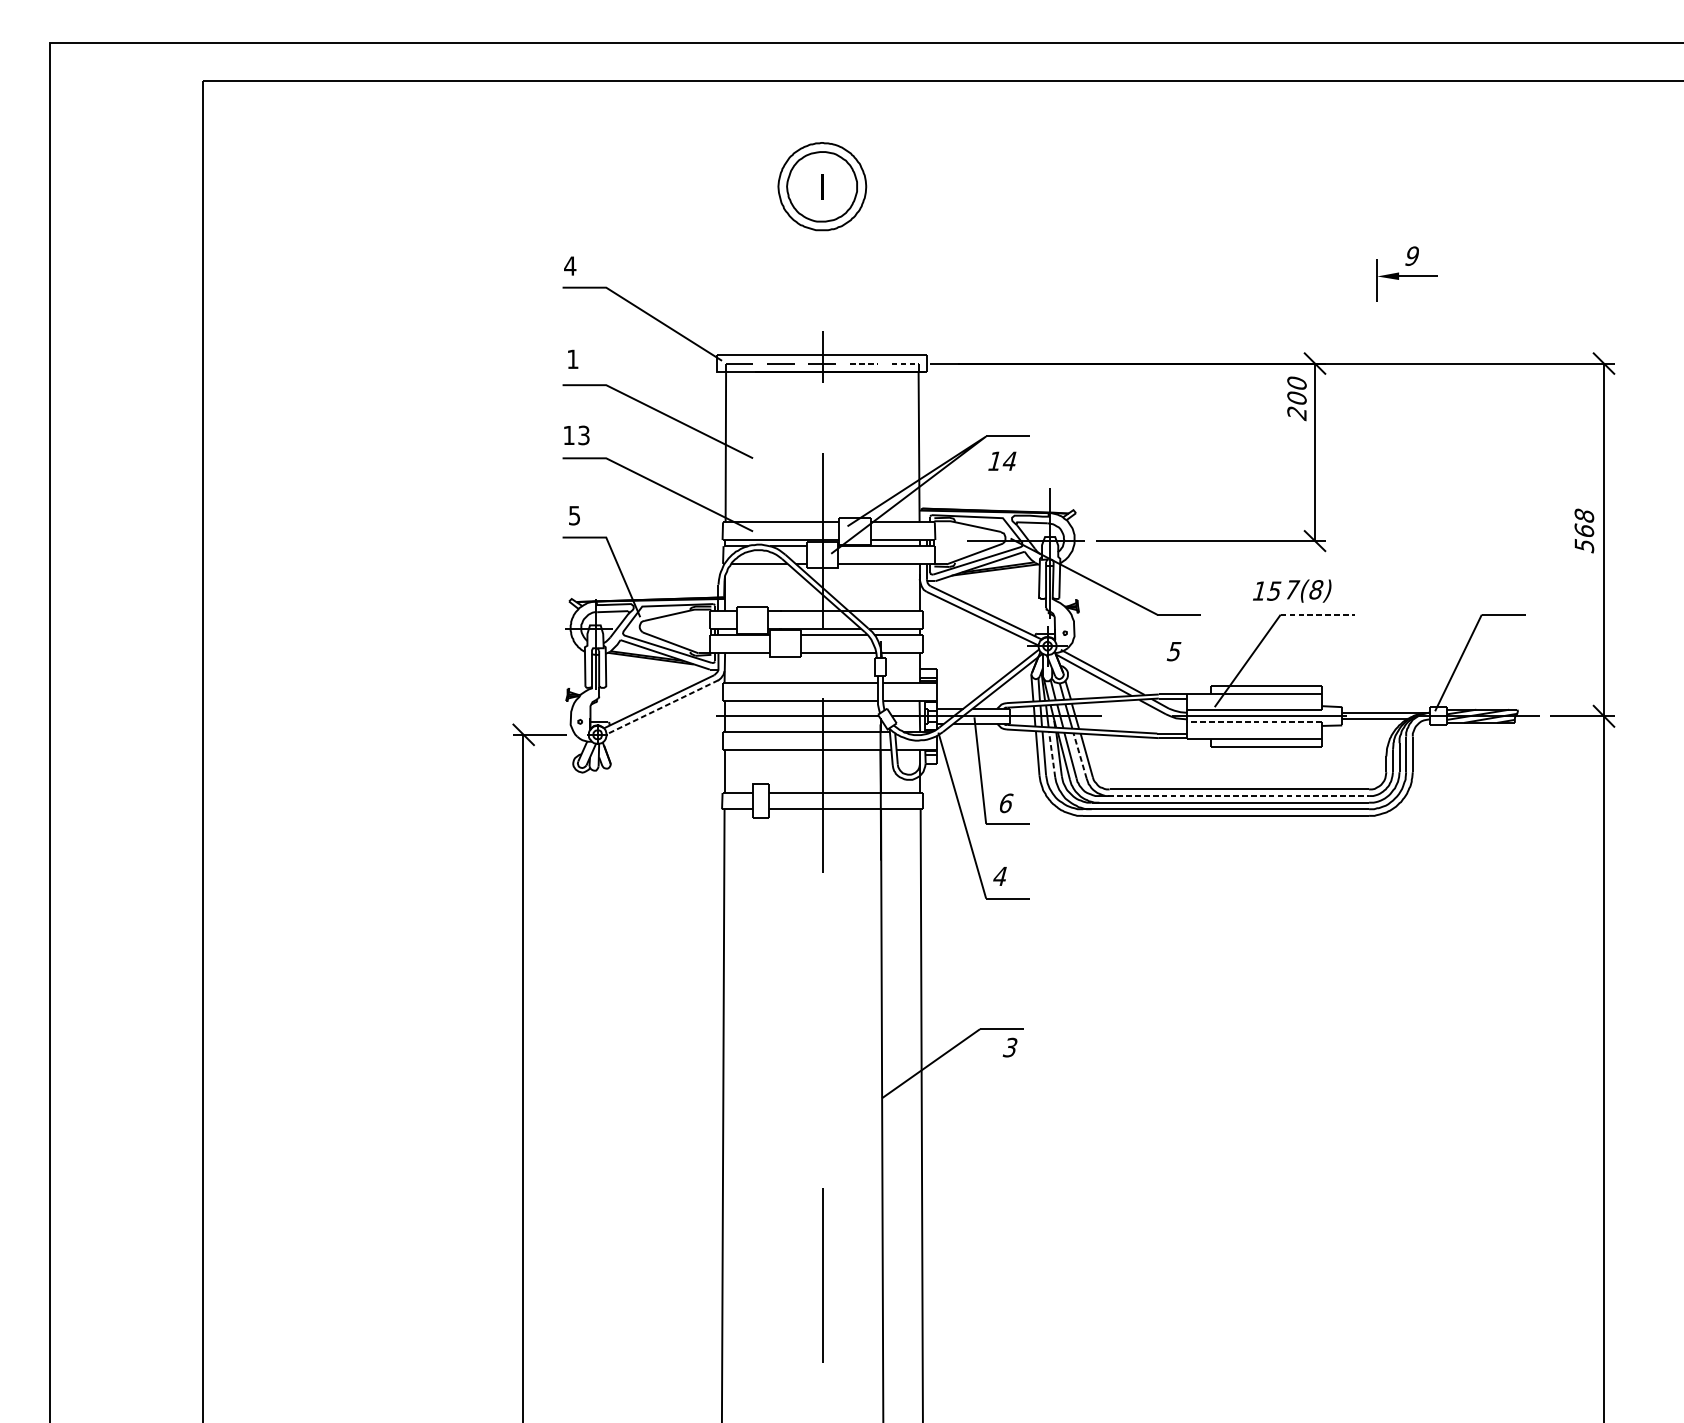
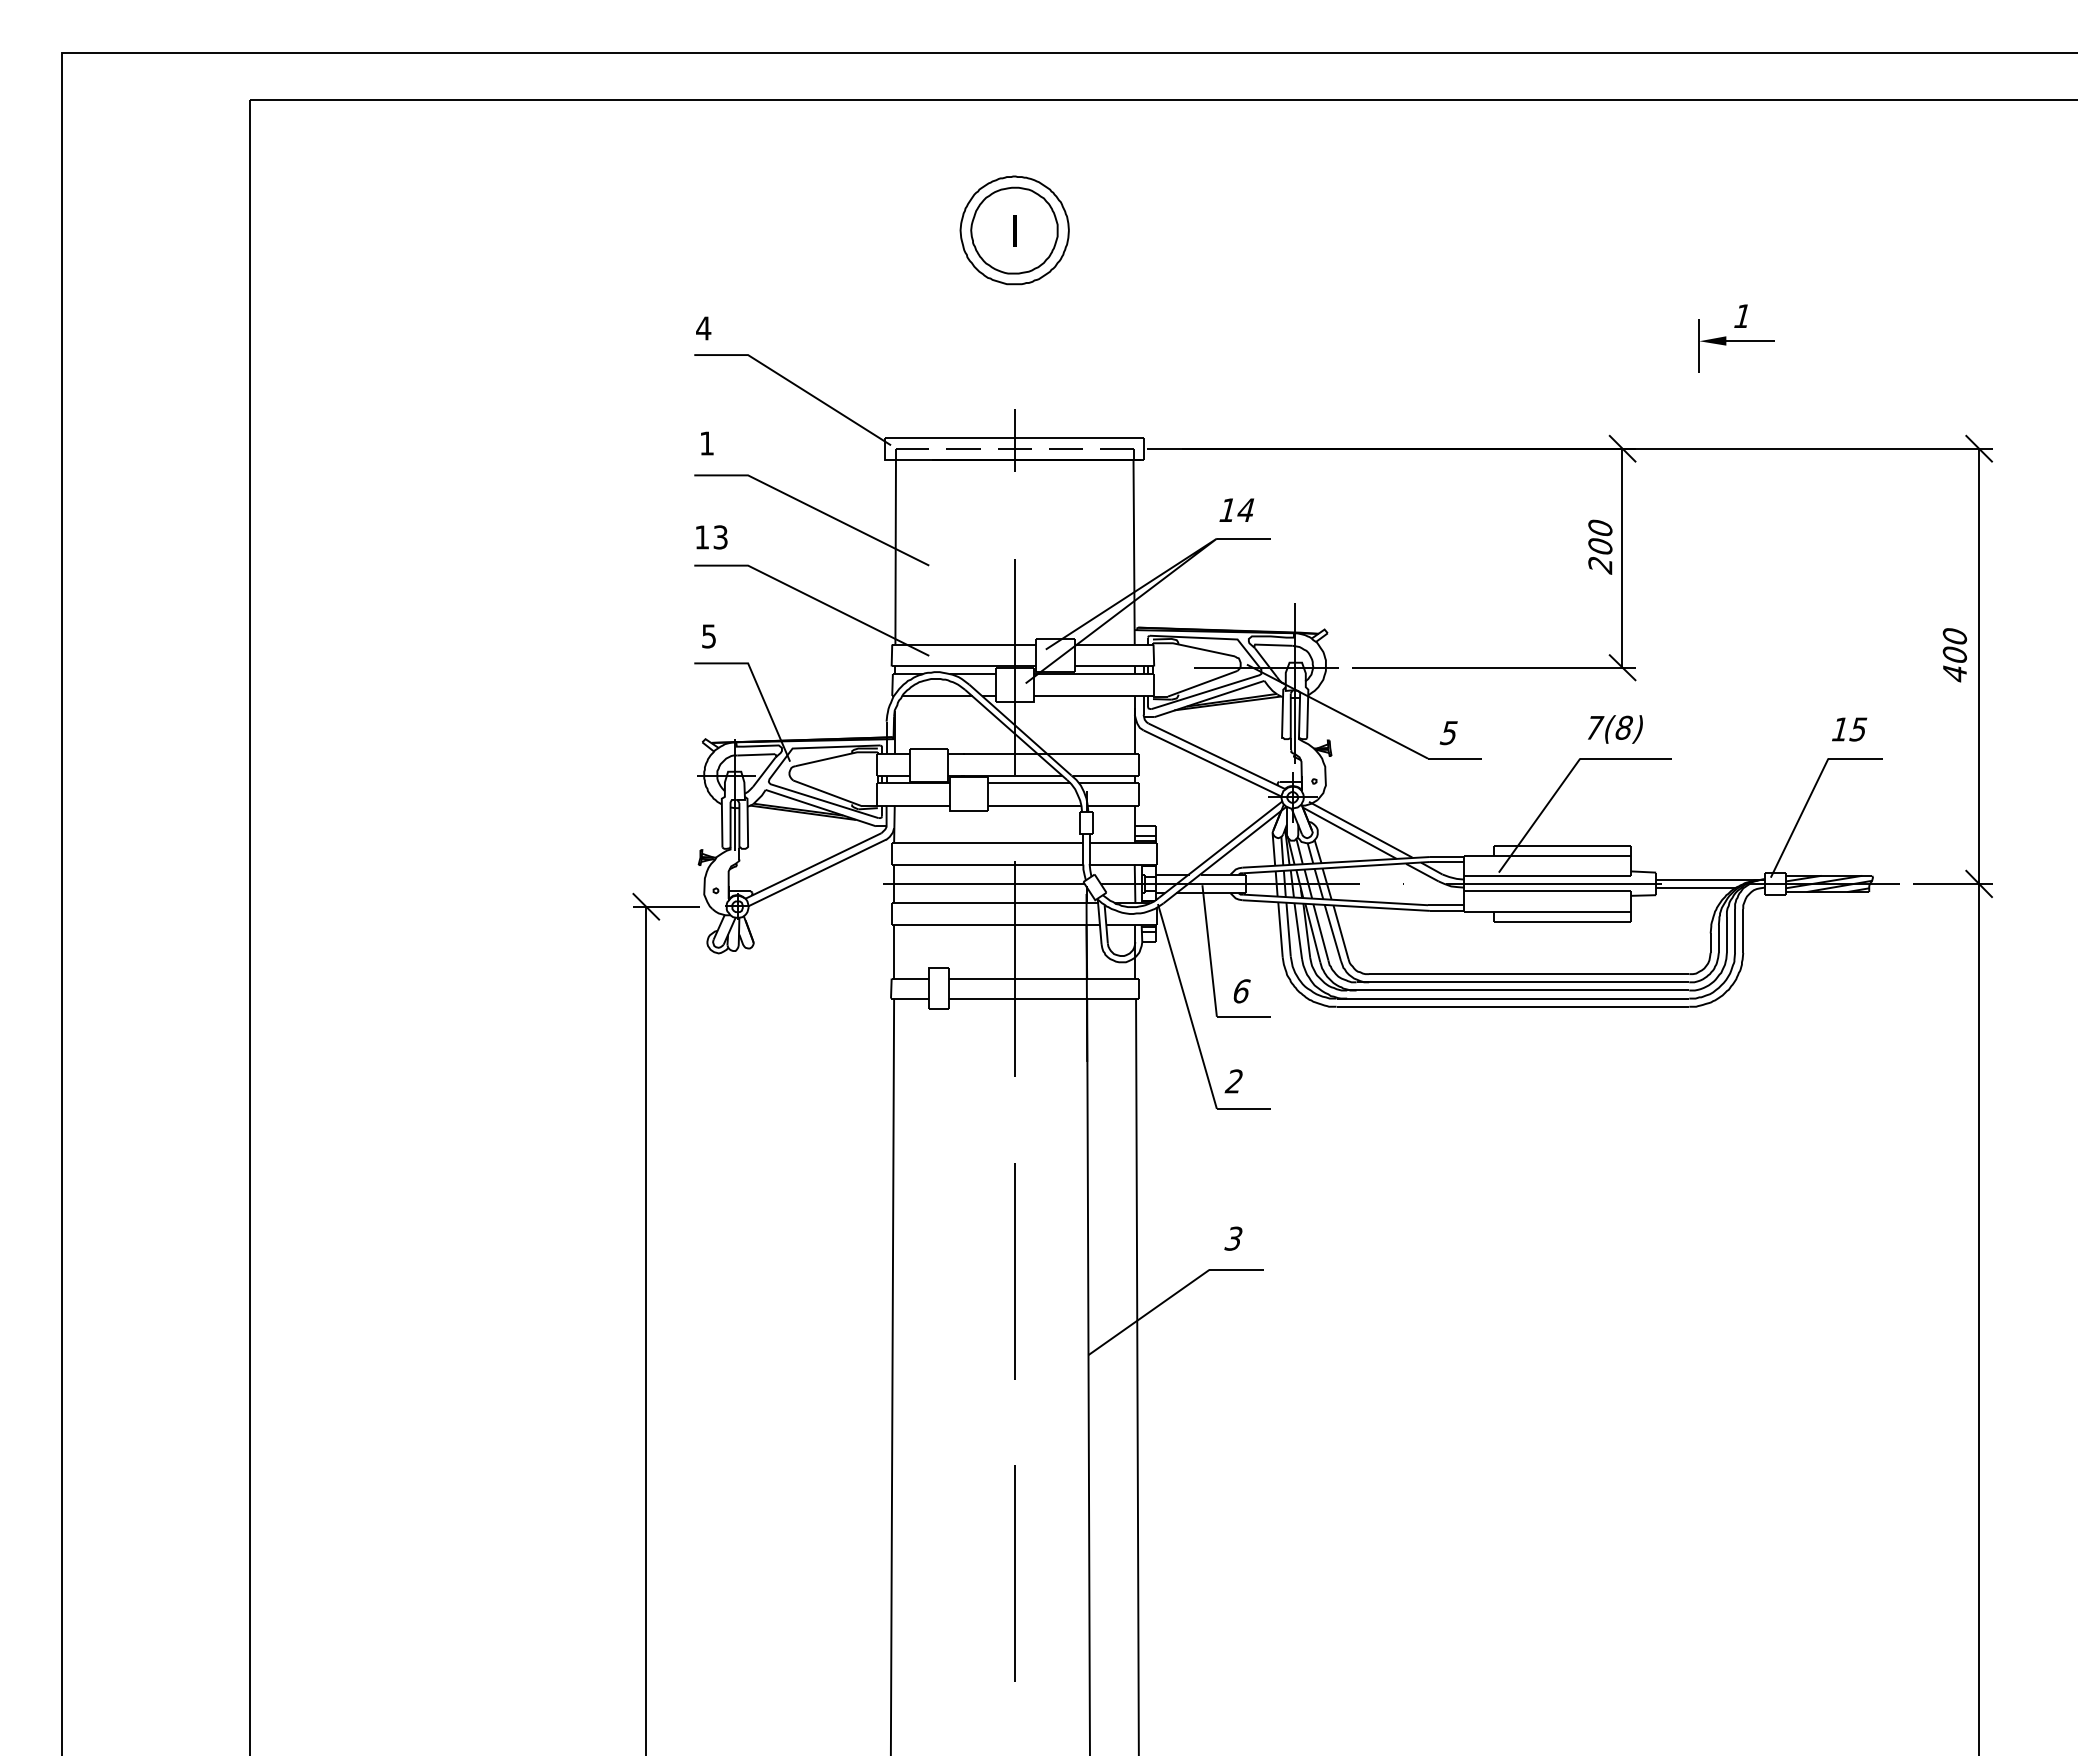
text: (1412, 256) -> (1742, 316), 9 -> 1
line: (864, 364) -> (1066, 449), dashed -> solid
line: (904, 364) -> (1116, 449), dashed -> solid
text: (1297, 398) -> (1600, 546), moved
text: (1002, 460) -> (1236, 509), moved
text: (1584, 530) -> (1954, 654), 568 -> 400
text: (1267, 591) -> (1849, 729), moved
line: (1318, 614) -> (1626, 758), dashed -> solid
text: (1173, 651) -> (1448, 733), moved
line: (662, 707) -> (817, 872), dashed -> solid
line: (1254, 722) -> (1547, 891), dashed -> solid
line: (1052, 754) -> (1298, 930), dashed -> solid
line: (1079, 755) -> (1332, 932), dashed -> solid
line: (1234, 796) -> (1523, 982), dashed -> solid
text: (999, 876) -> (1233, 1081), 4 -> 2
line: (822, 1030) -> (1014, 1271), added
text: (1010, 1047) -> (1233, 1238), moved

